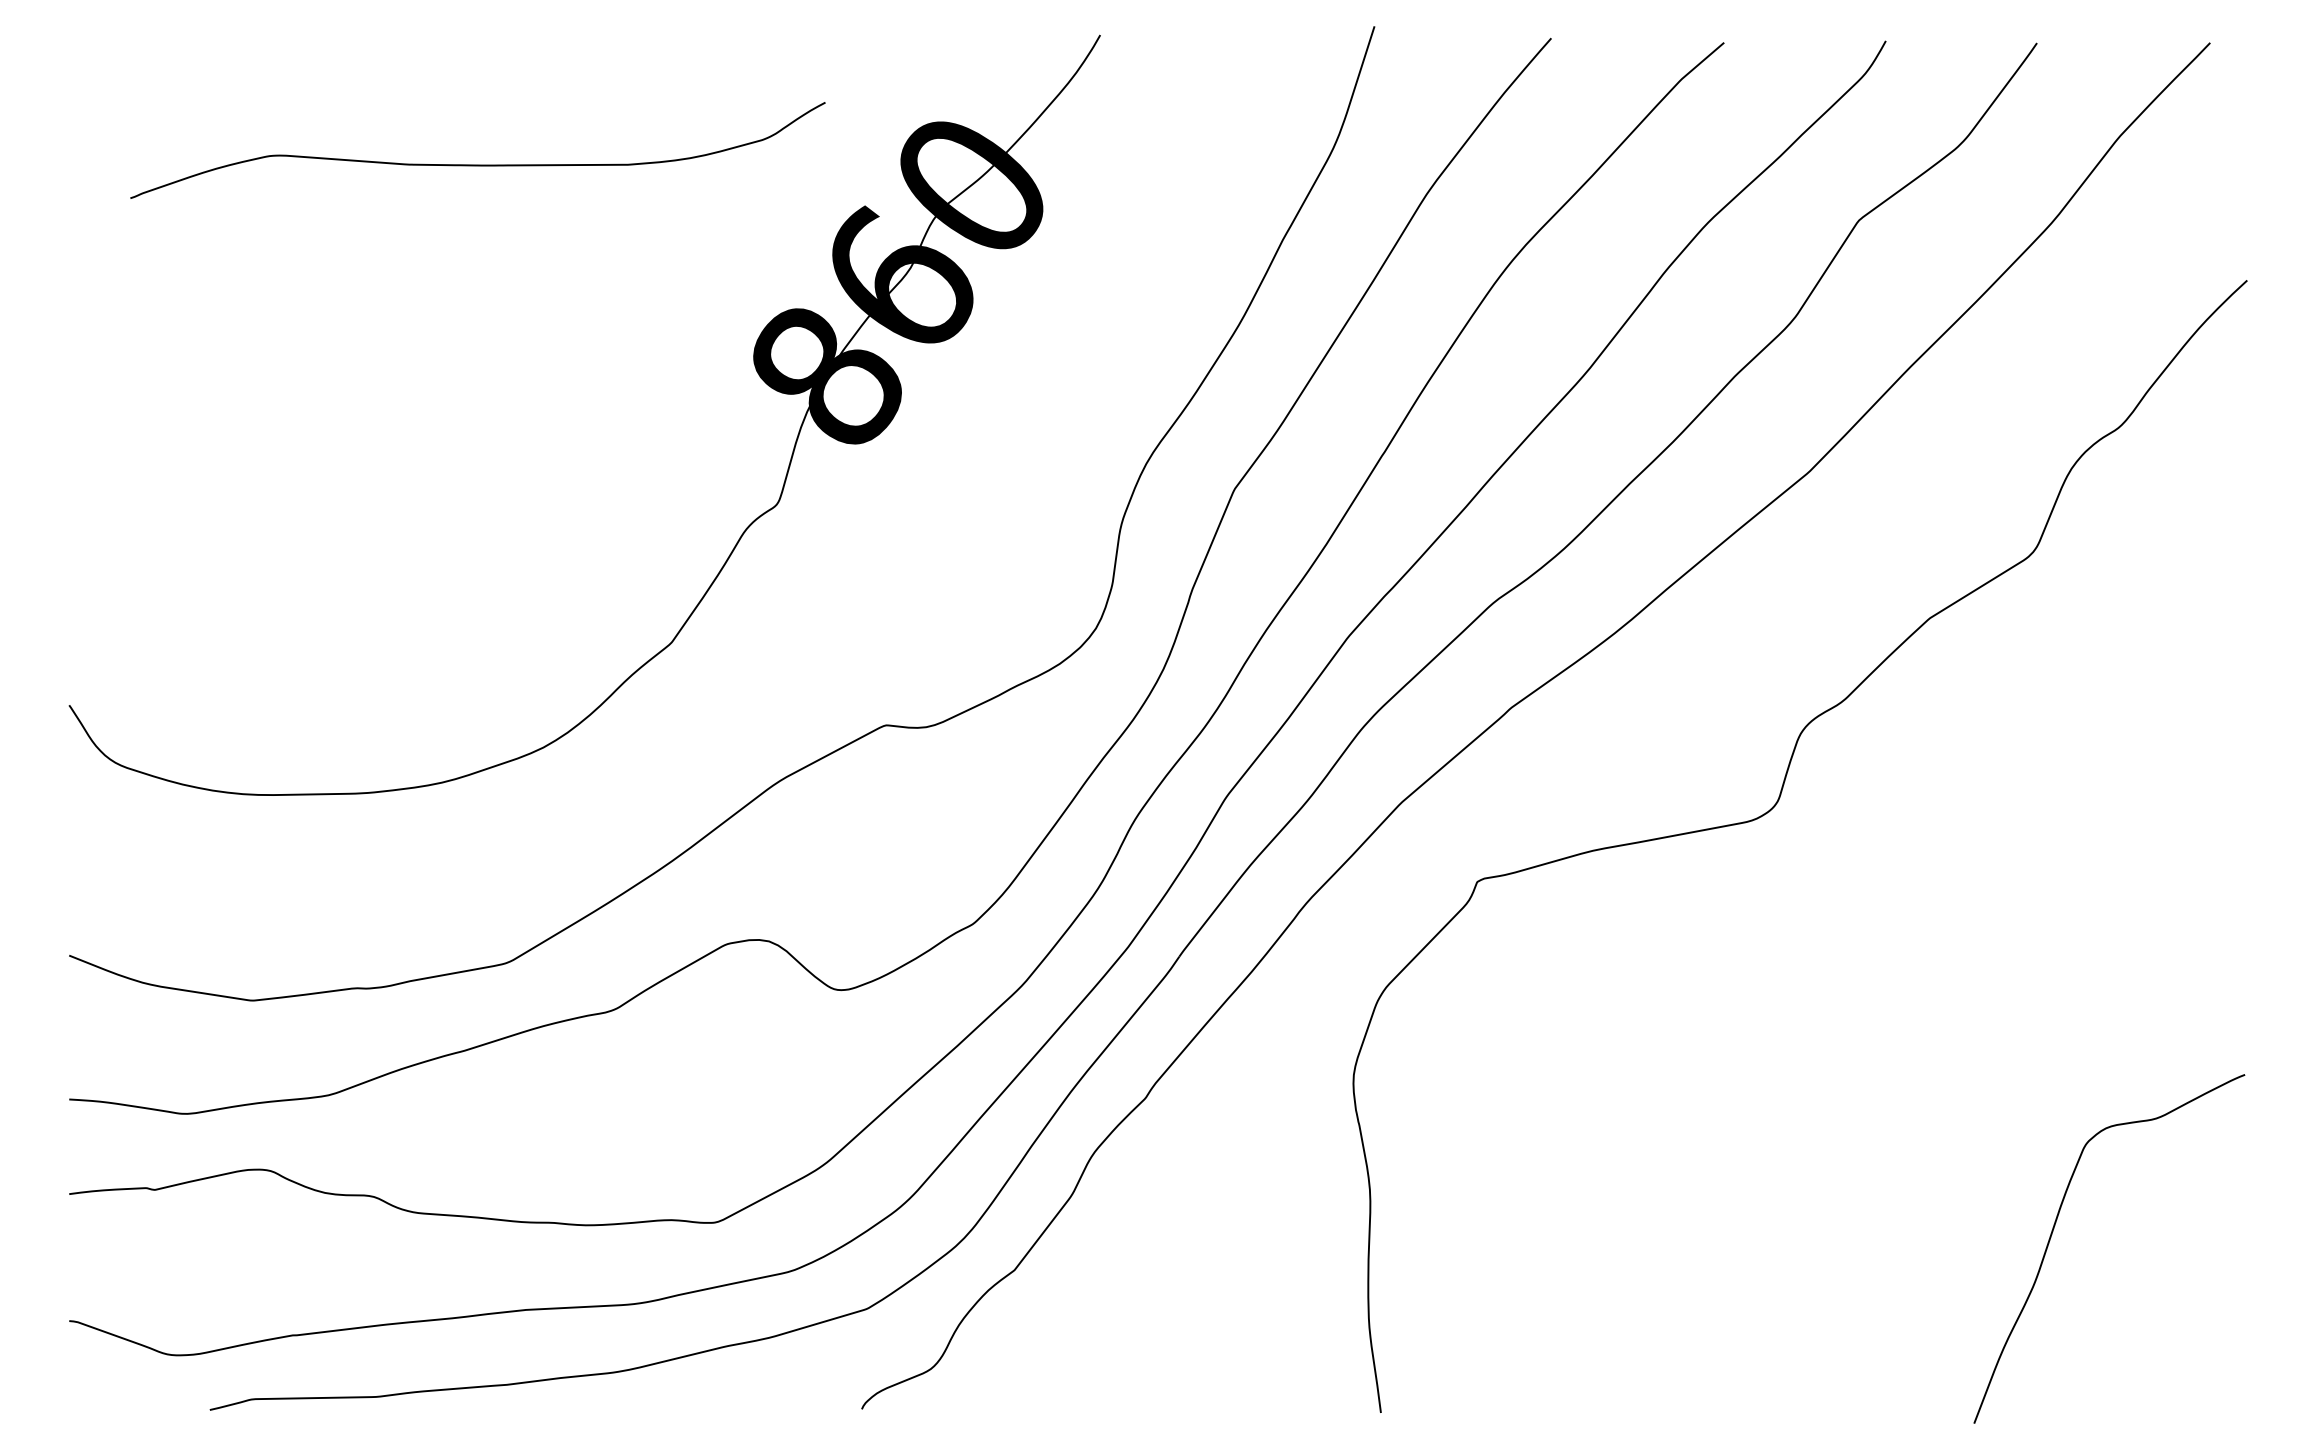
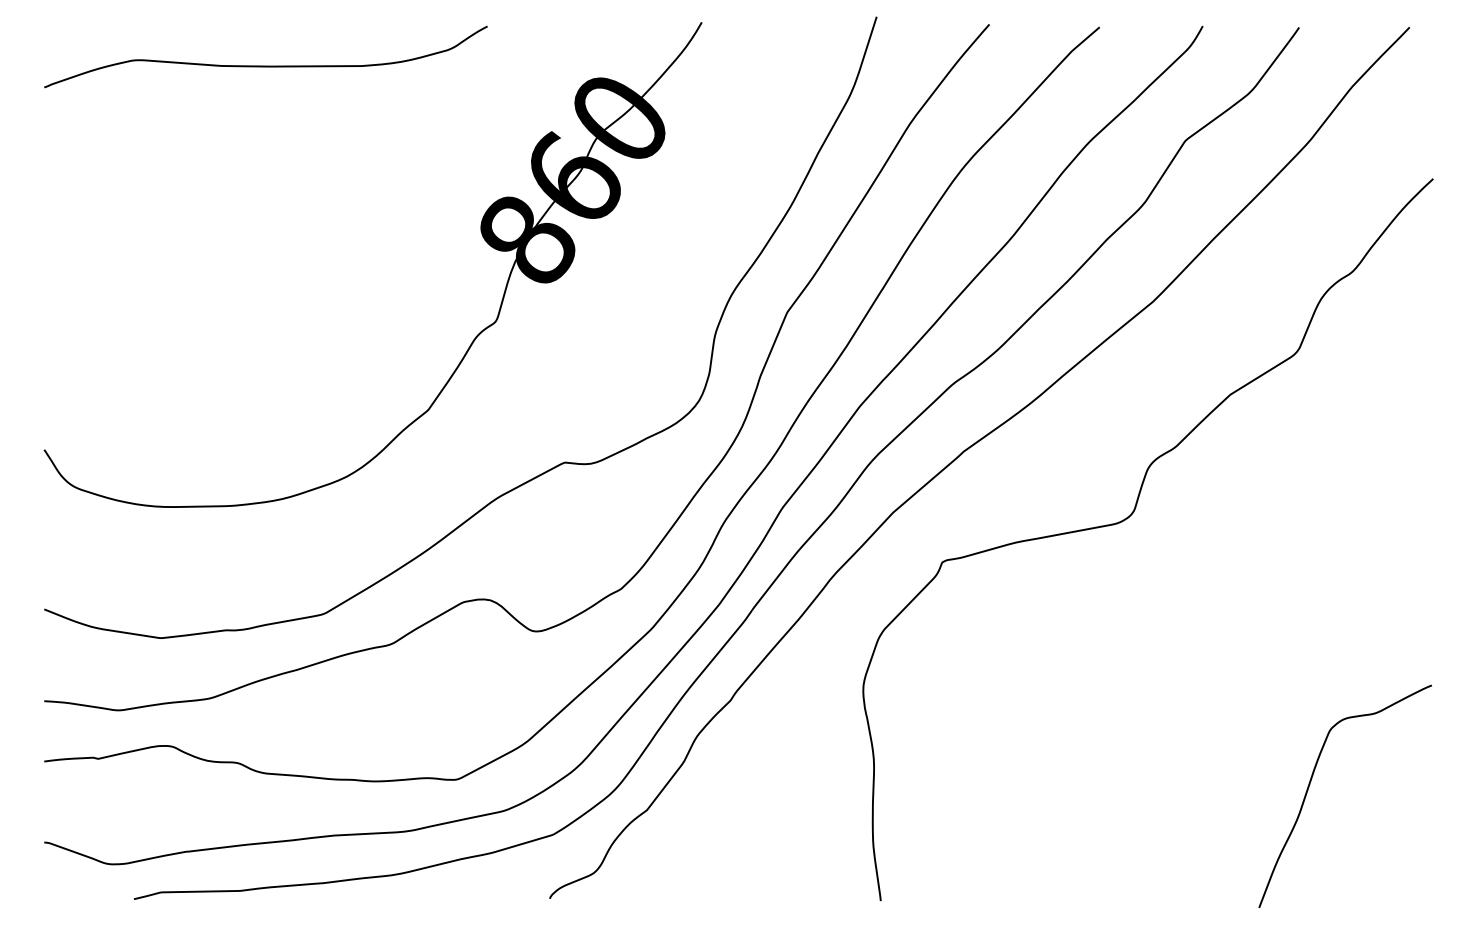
curve: (477, 163) -> (265, 65), moved

